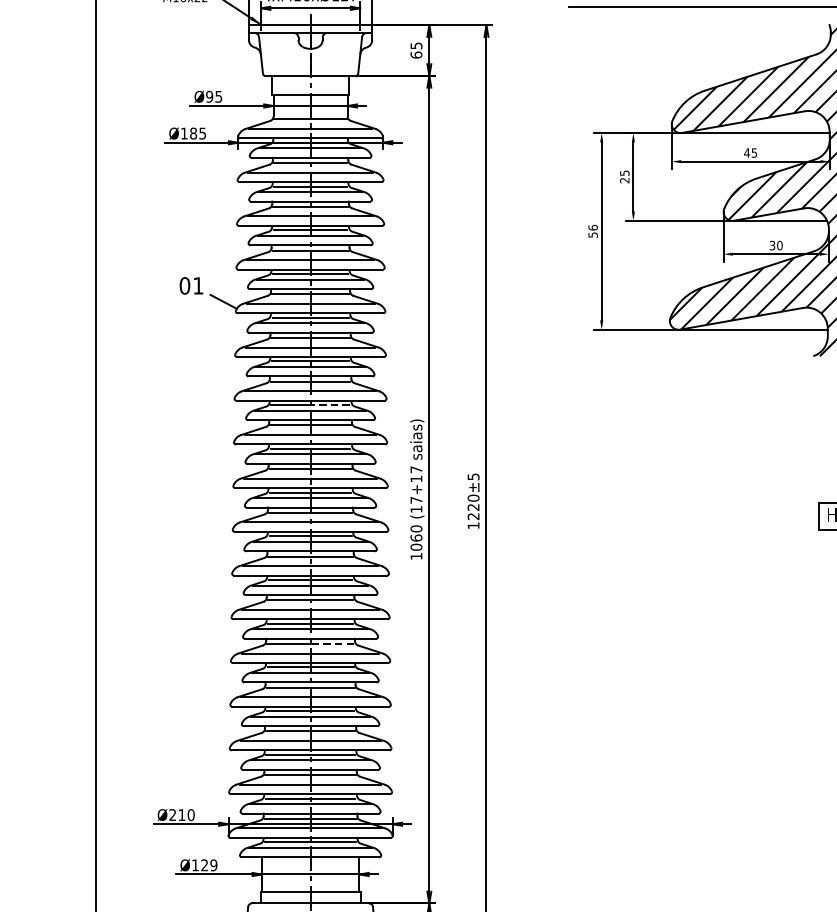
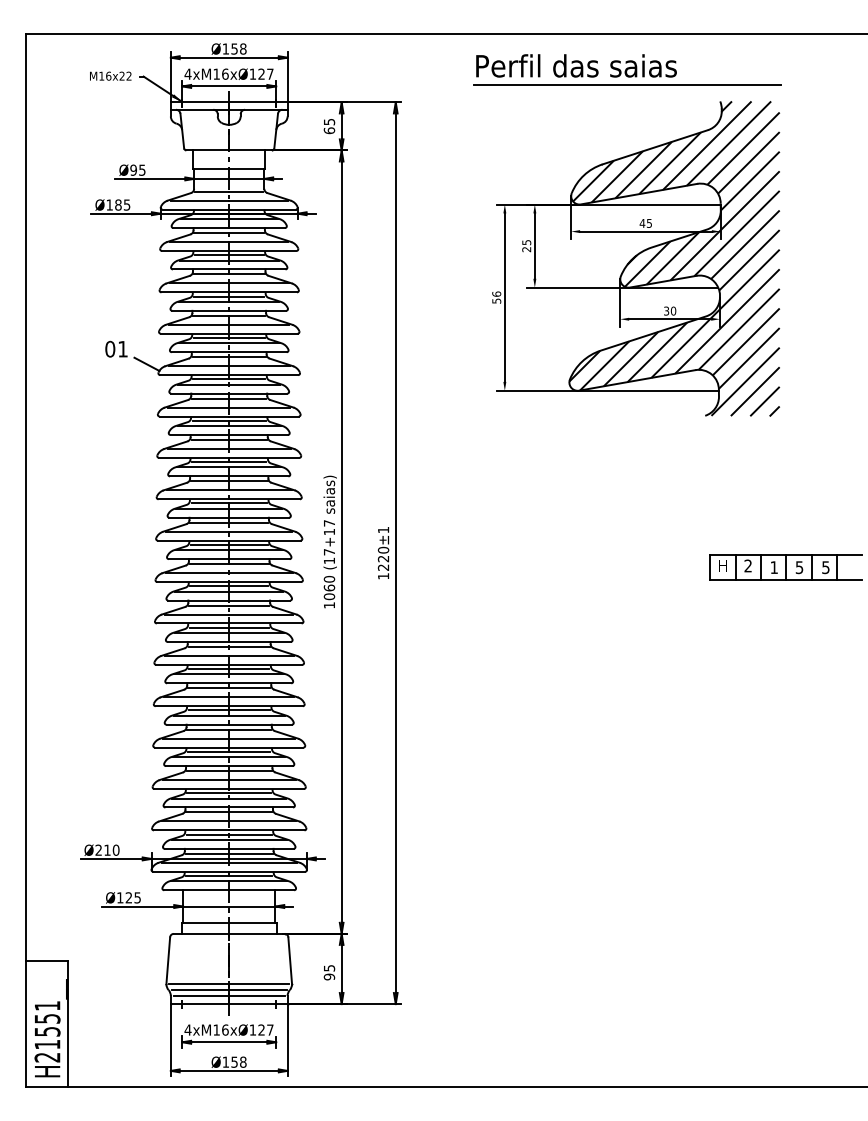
line: (329, 405) -> (247, 462), dashed -> solid
text: (473, 477) -> (383, 530), 1220±5 -> 1220±1
line: (331, 644) -> (249, 688), dashed -> solid
text: (213, 864) -> (137, 897), Ø129 -> Ø125

